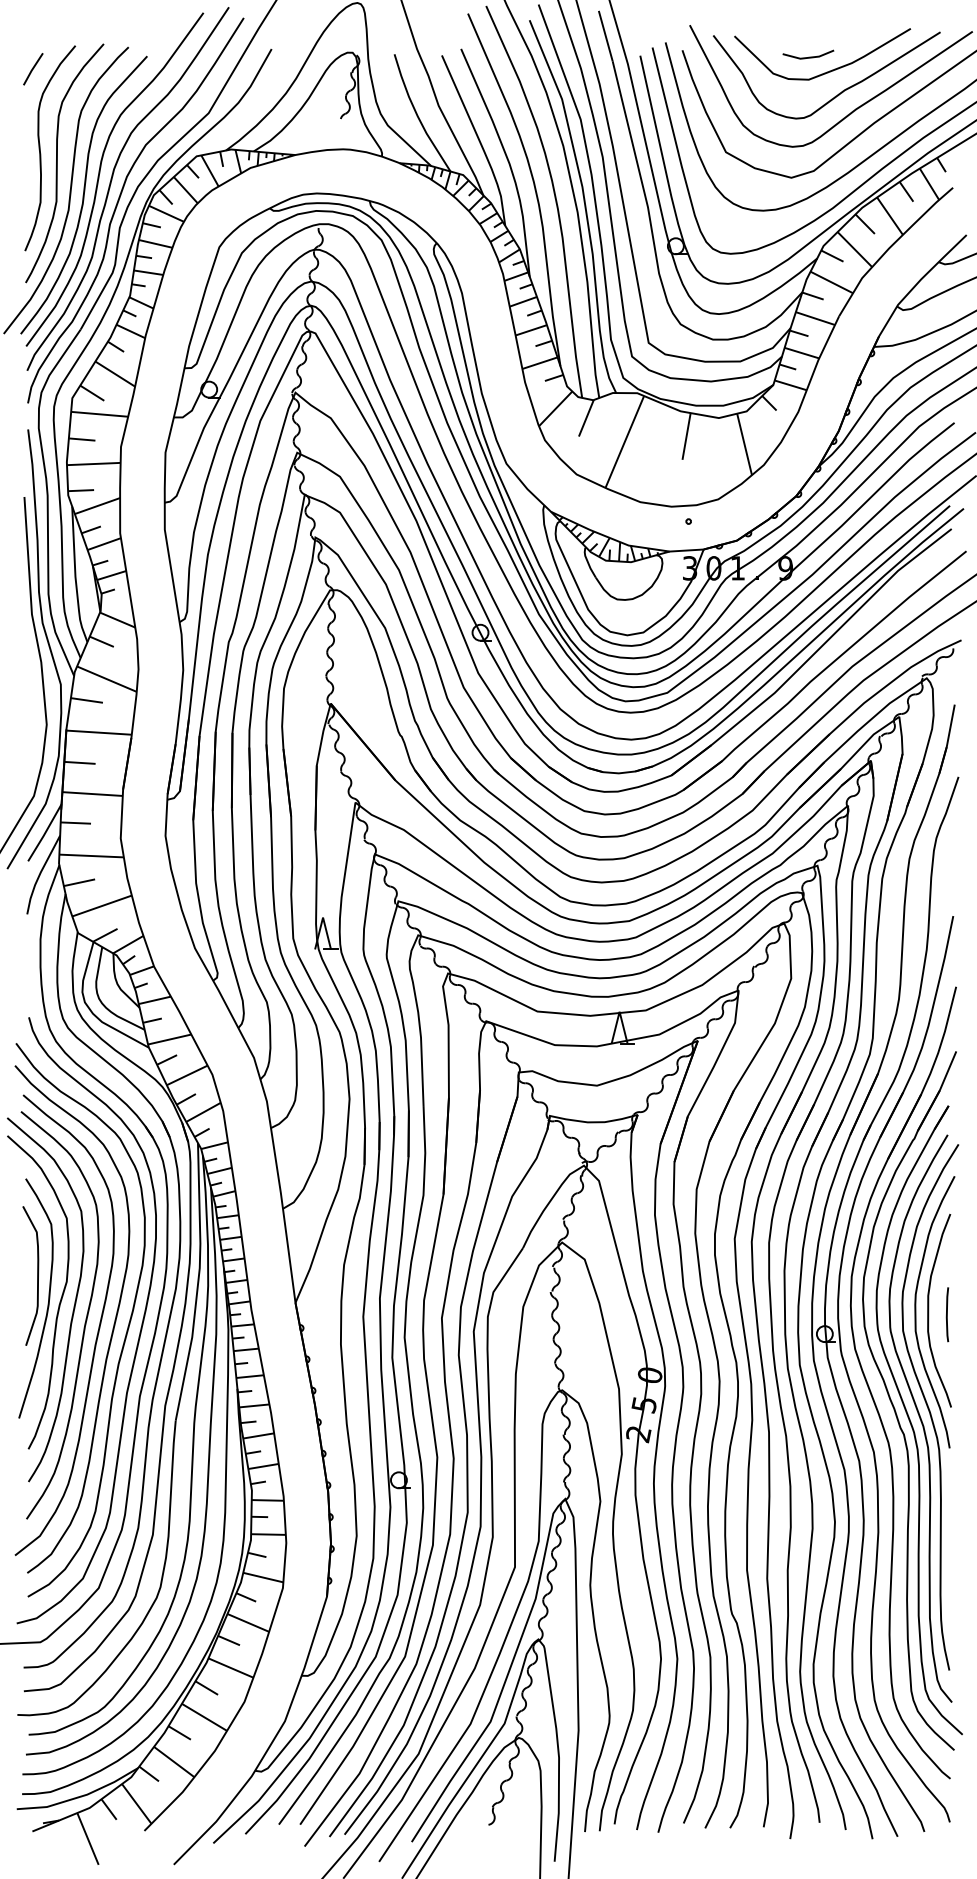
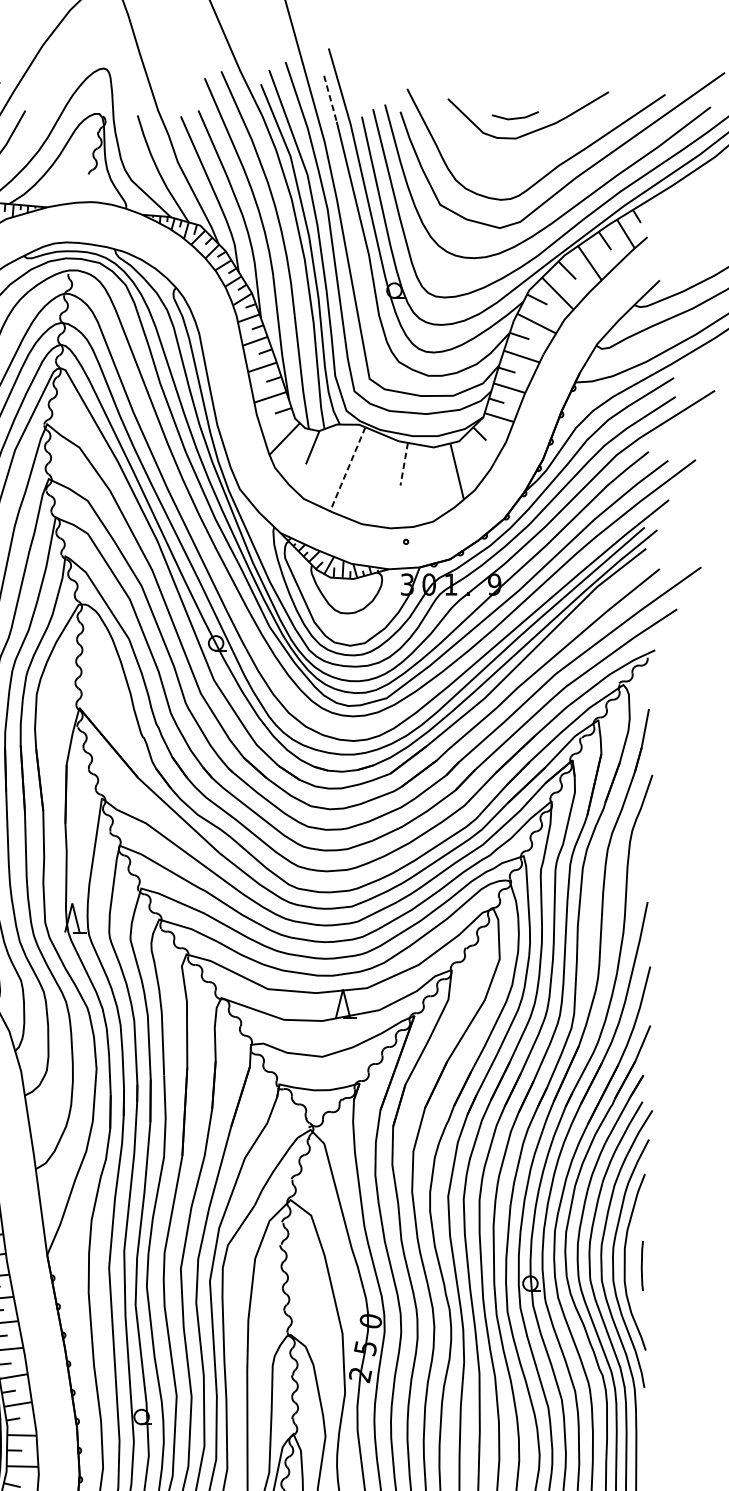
line: (605, 36) -> (330, 99), solid -> dashed
curve: (838, 93) -> (542, 151), removed
line: (686, 436) -> (404, 464), solid -> dashed
line: (624, 441) -> (347, 468), solid -> dashed

